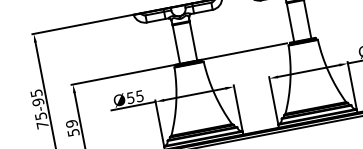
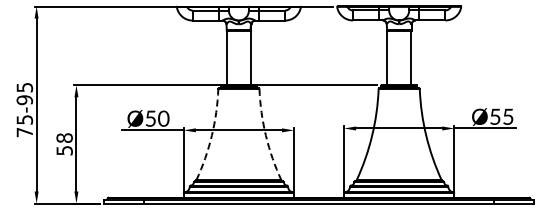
arc: (214, 94) -> (265, 135), solid -> dashed
text: (139, 96) -> (163, 118), Ø55 -> Ø50
arc: (176, 101) -> (211, 135), solid -> dashed
text: (71, 124) -> (64, 138), 59 -> 58

